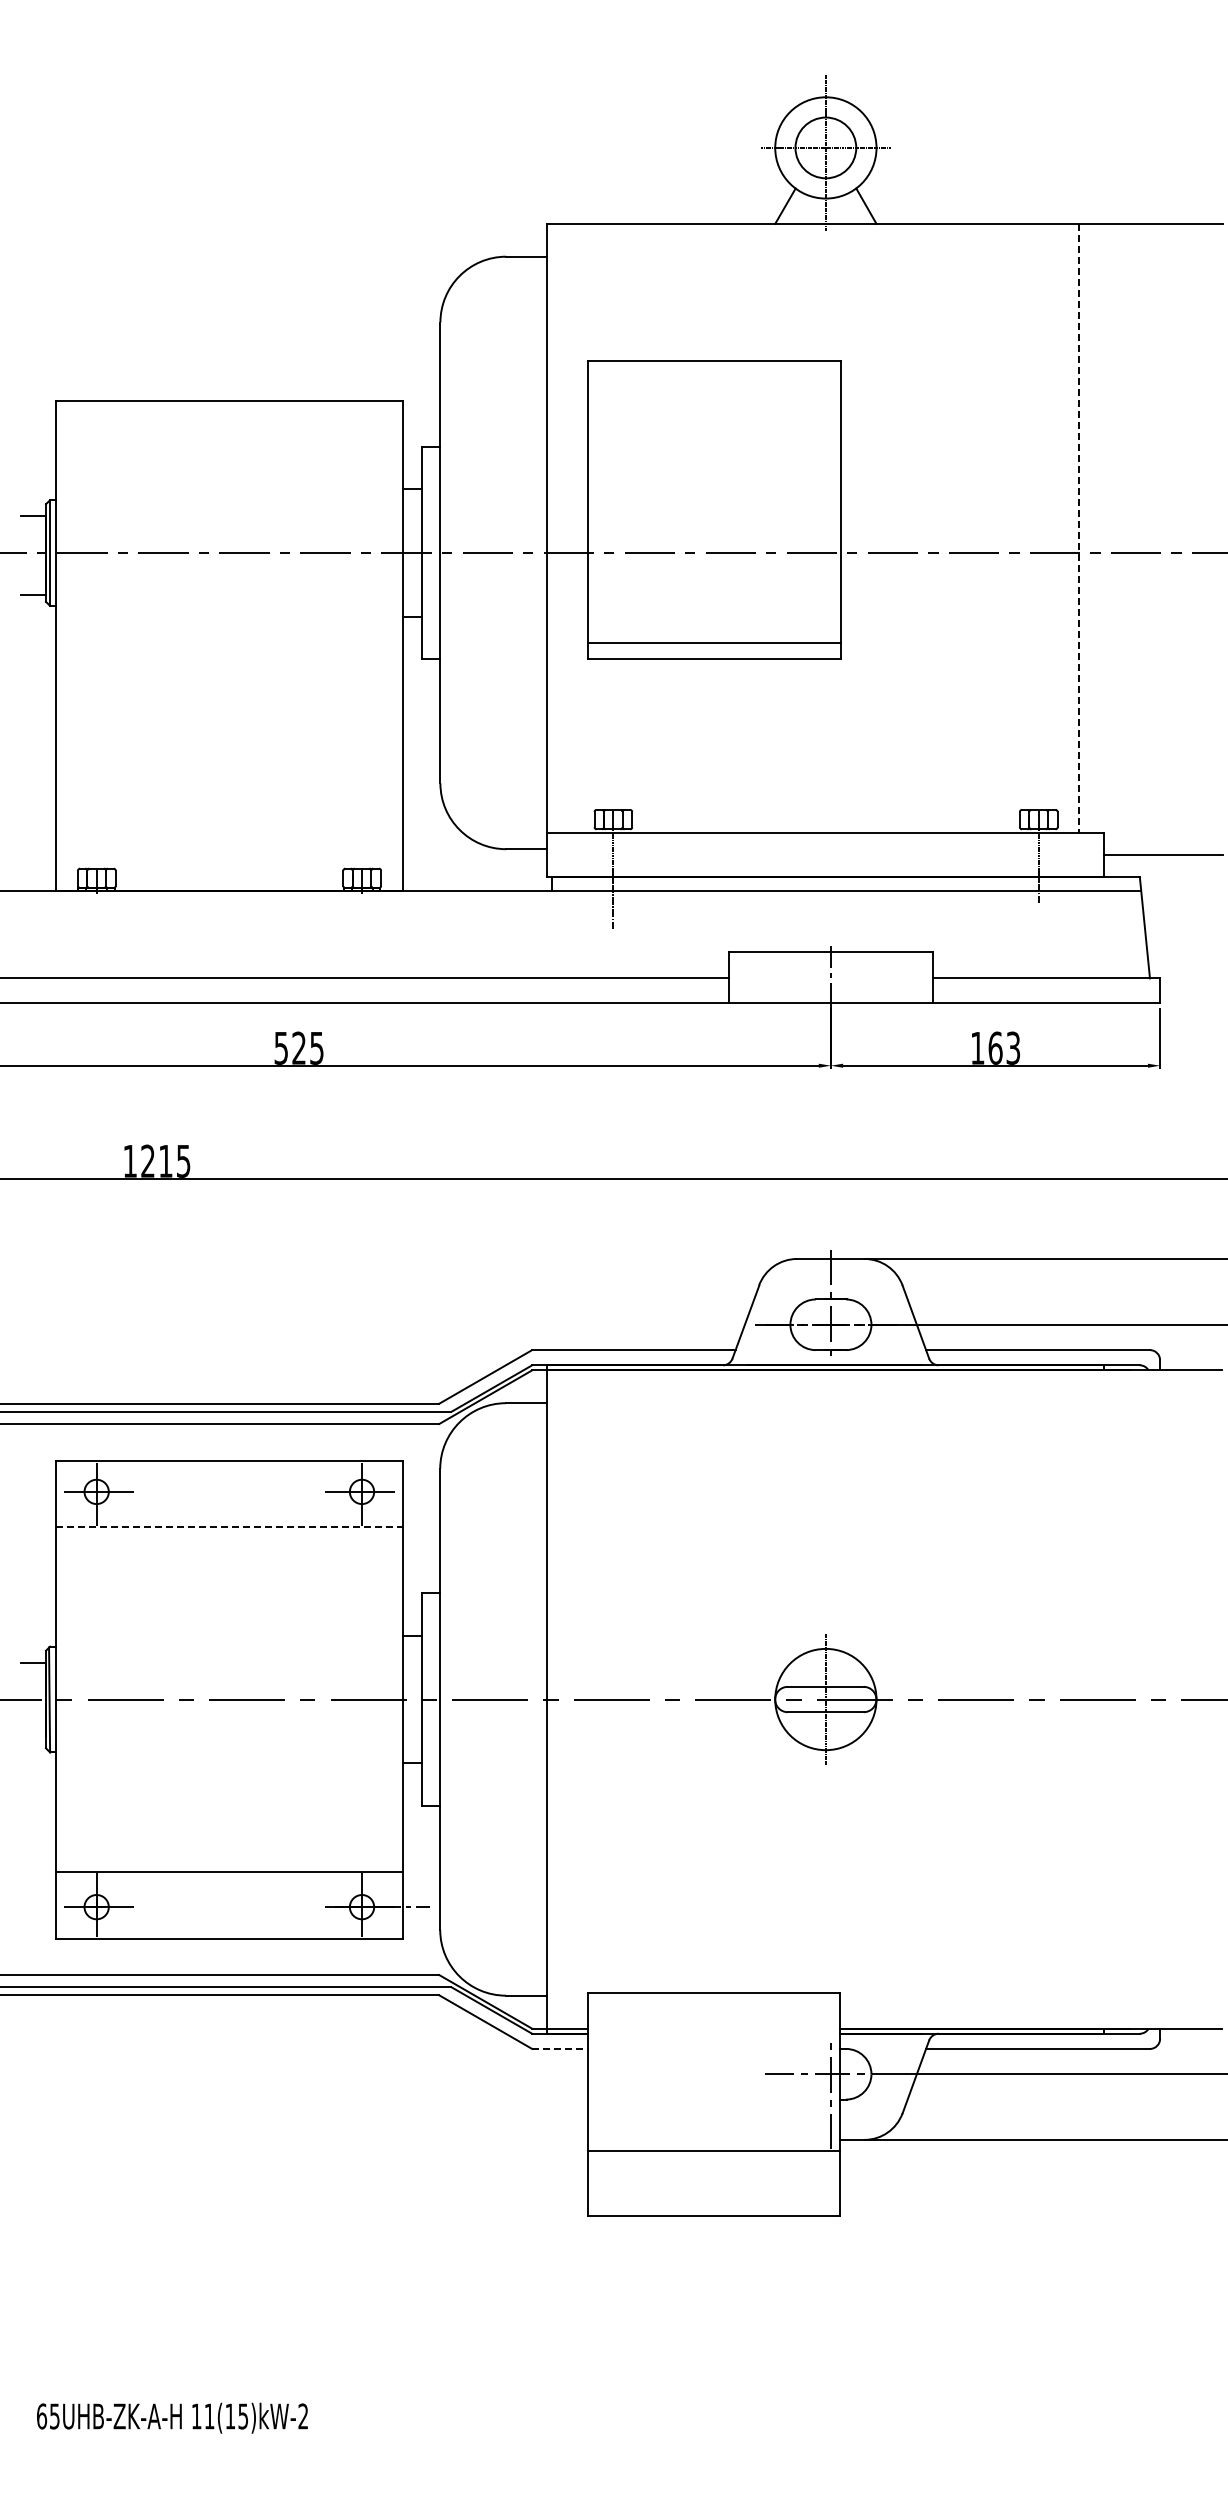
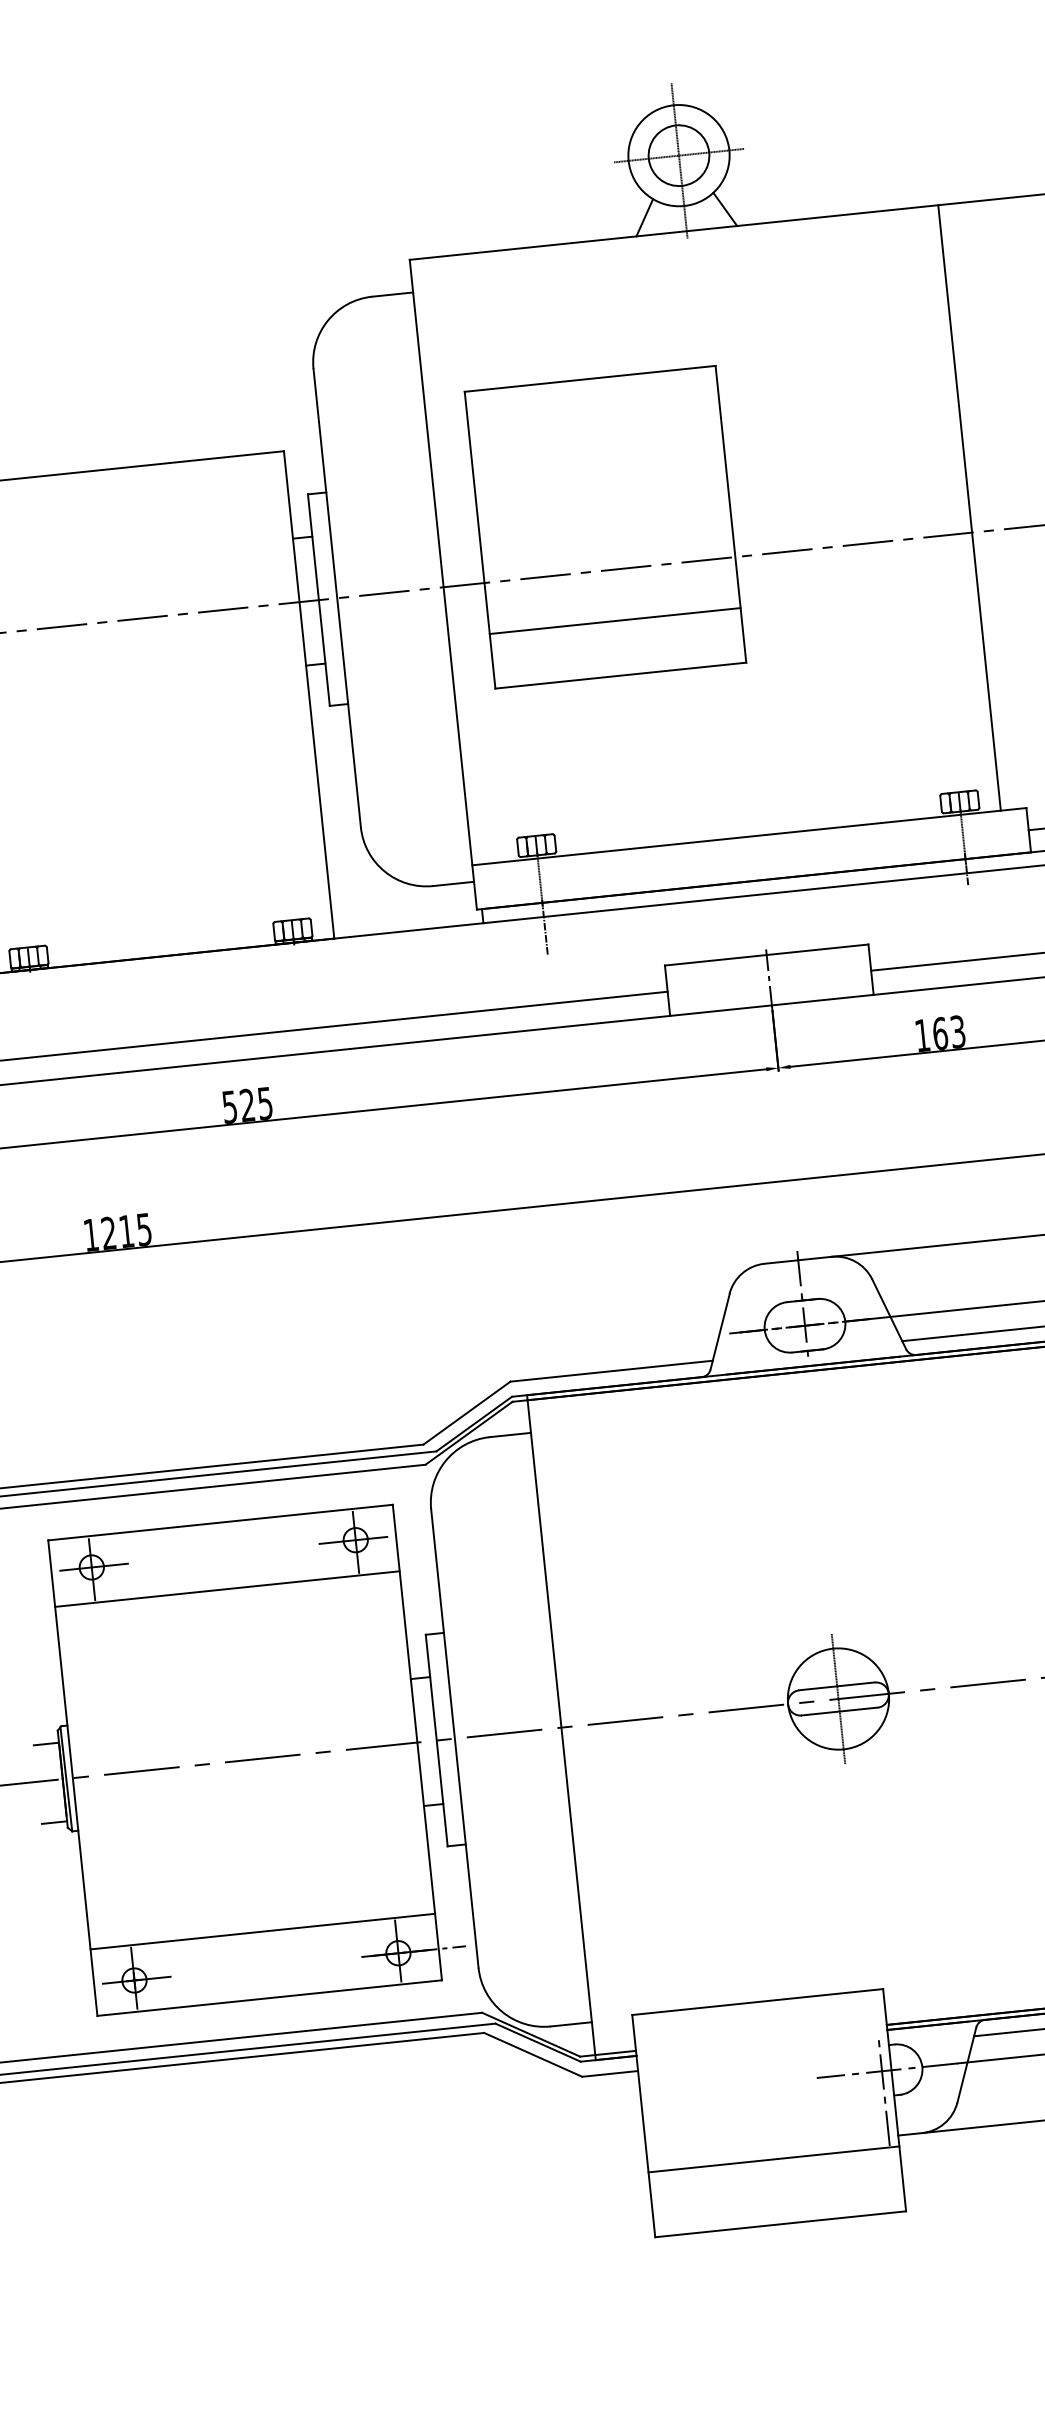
line: (1078, 528) -> (969, 508), dashed -> solid
line: (714, 643) -> (615, 621), moved
line: (229, 1527) -> (227, 1589), dashed -> solid
line: (33, 1741) -> (54, 1822), added
line: (560, 2048) -> (610, 2073), dashed -> solid

